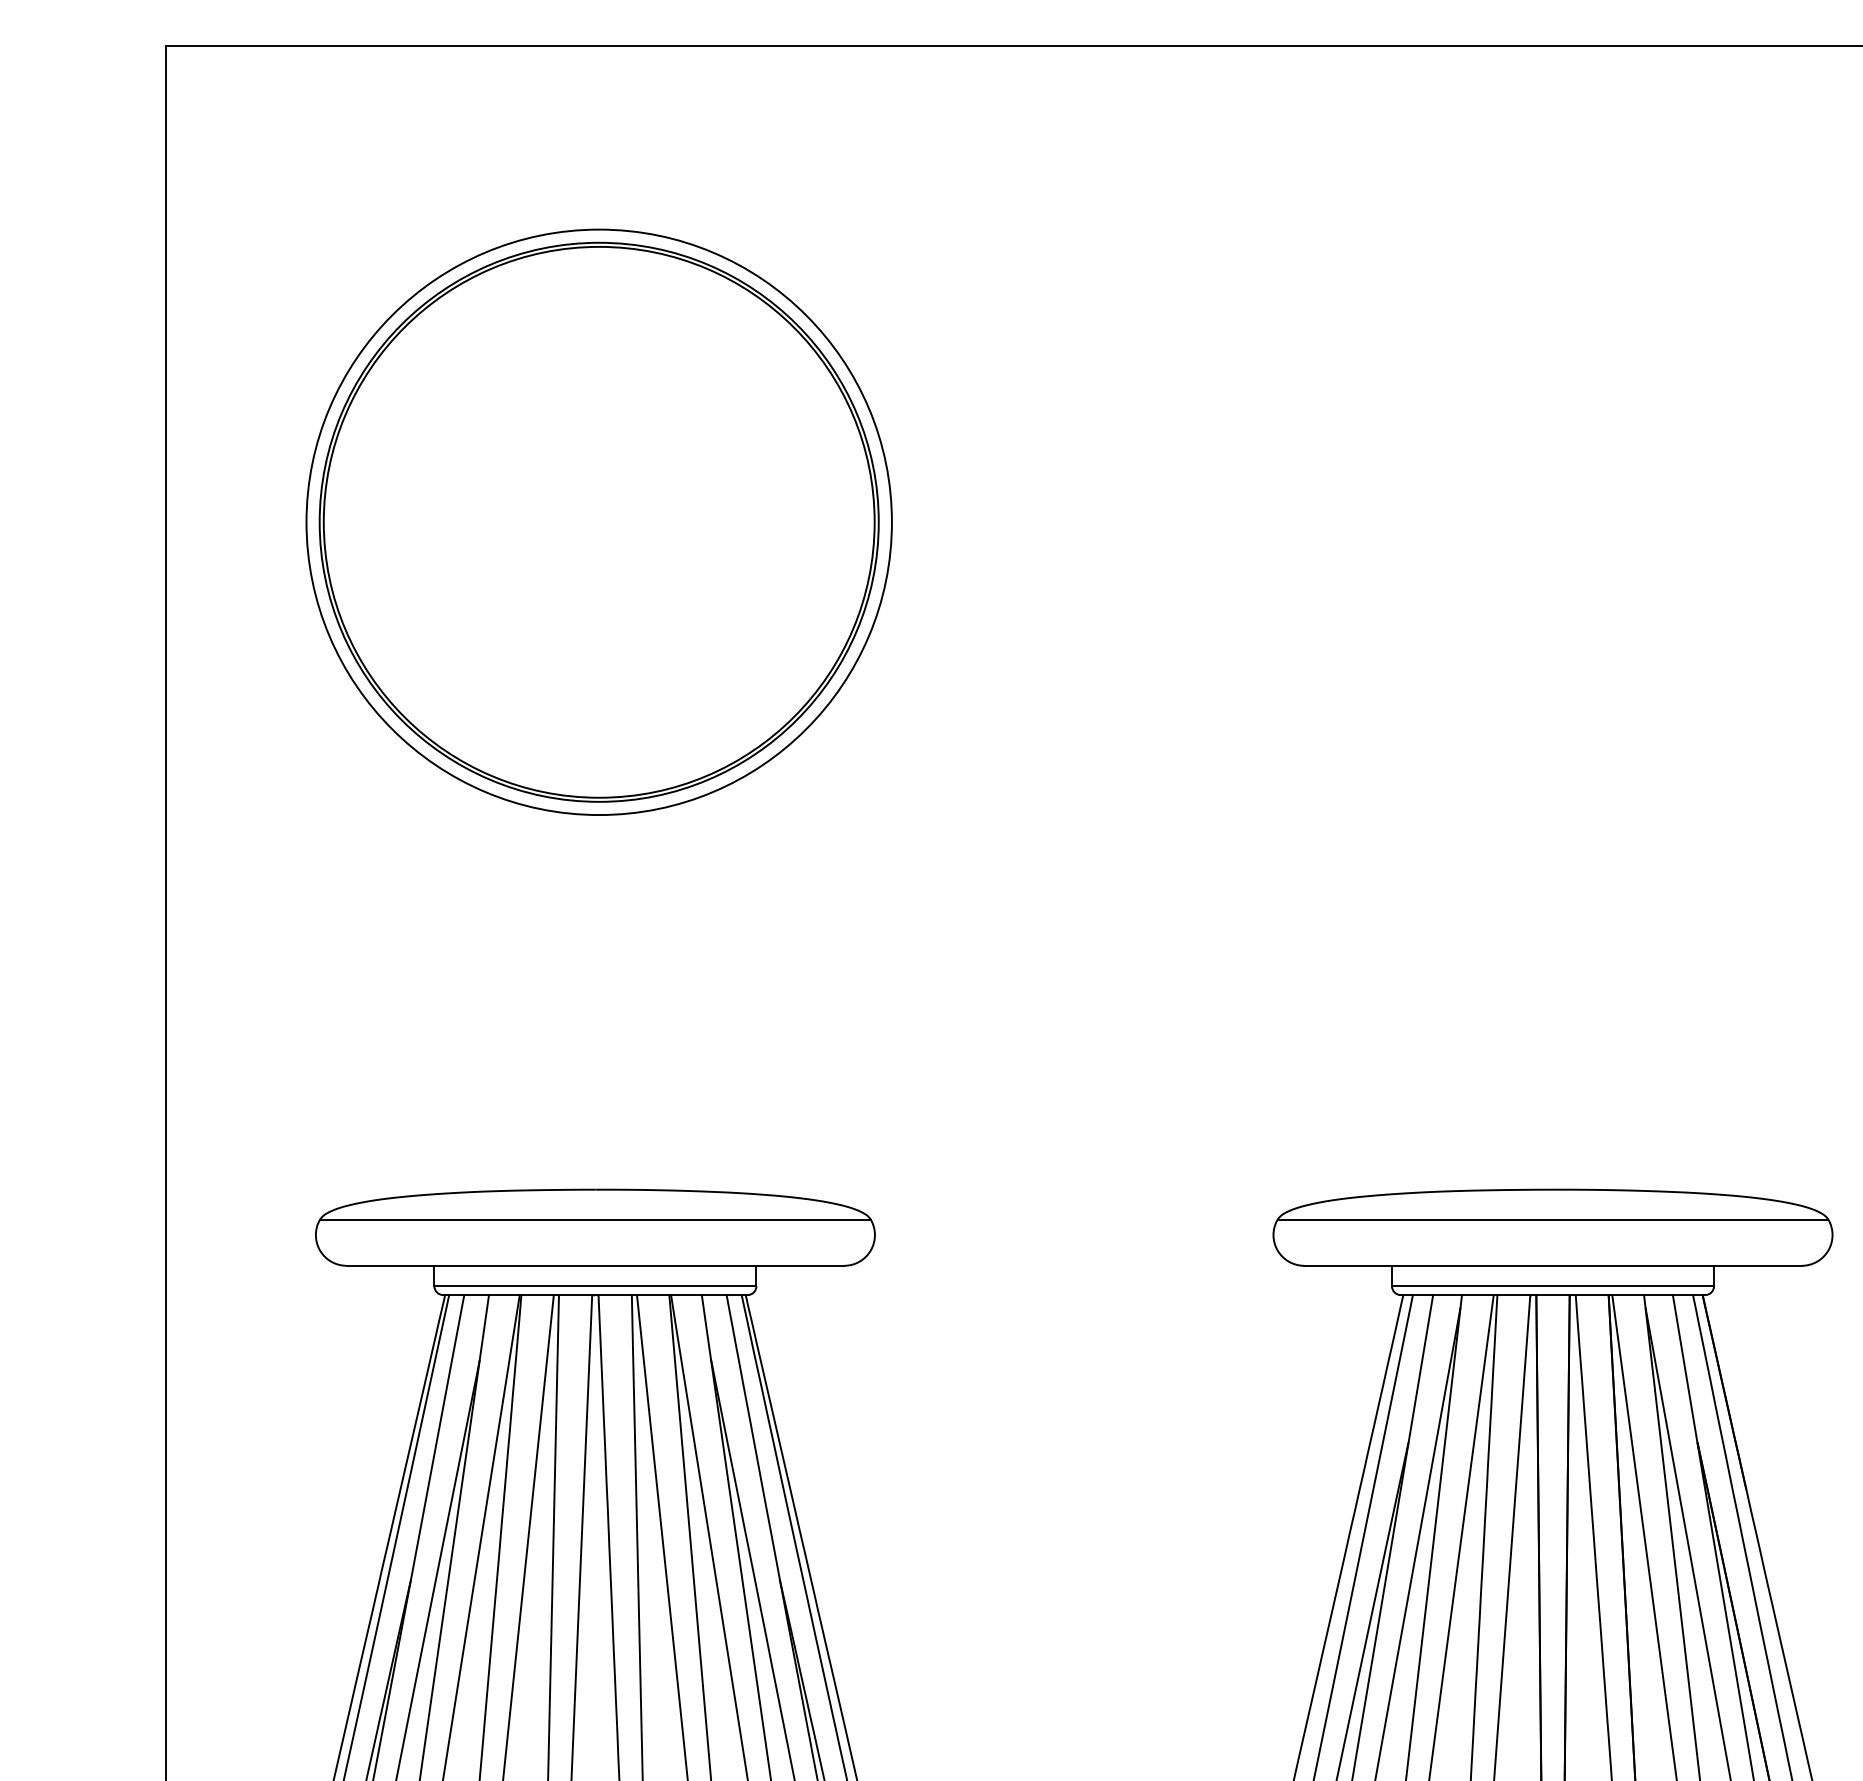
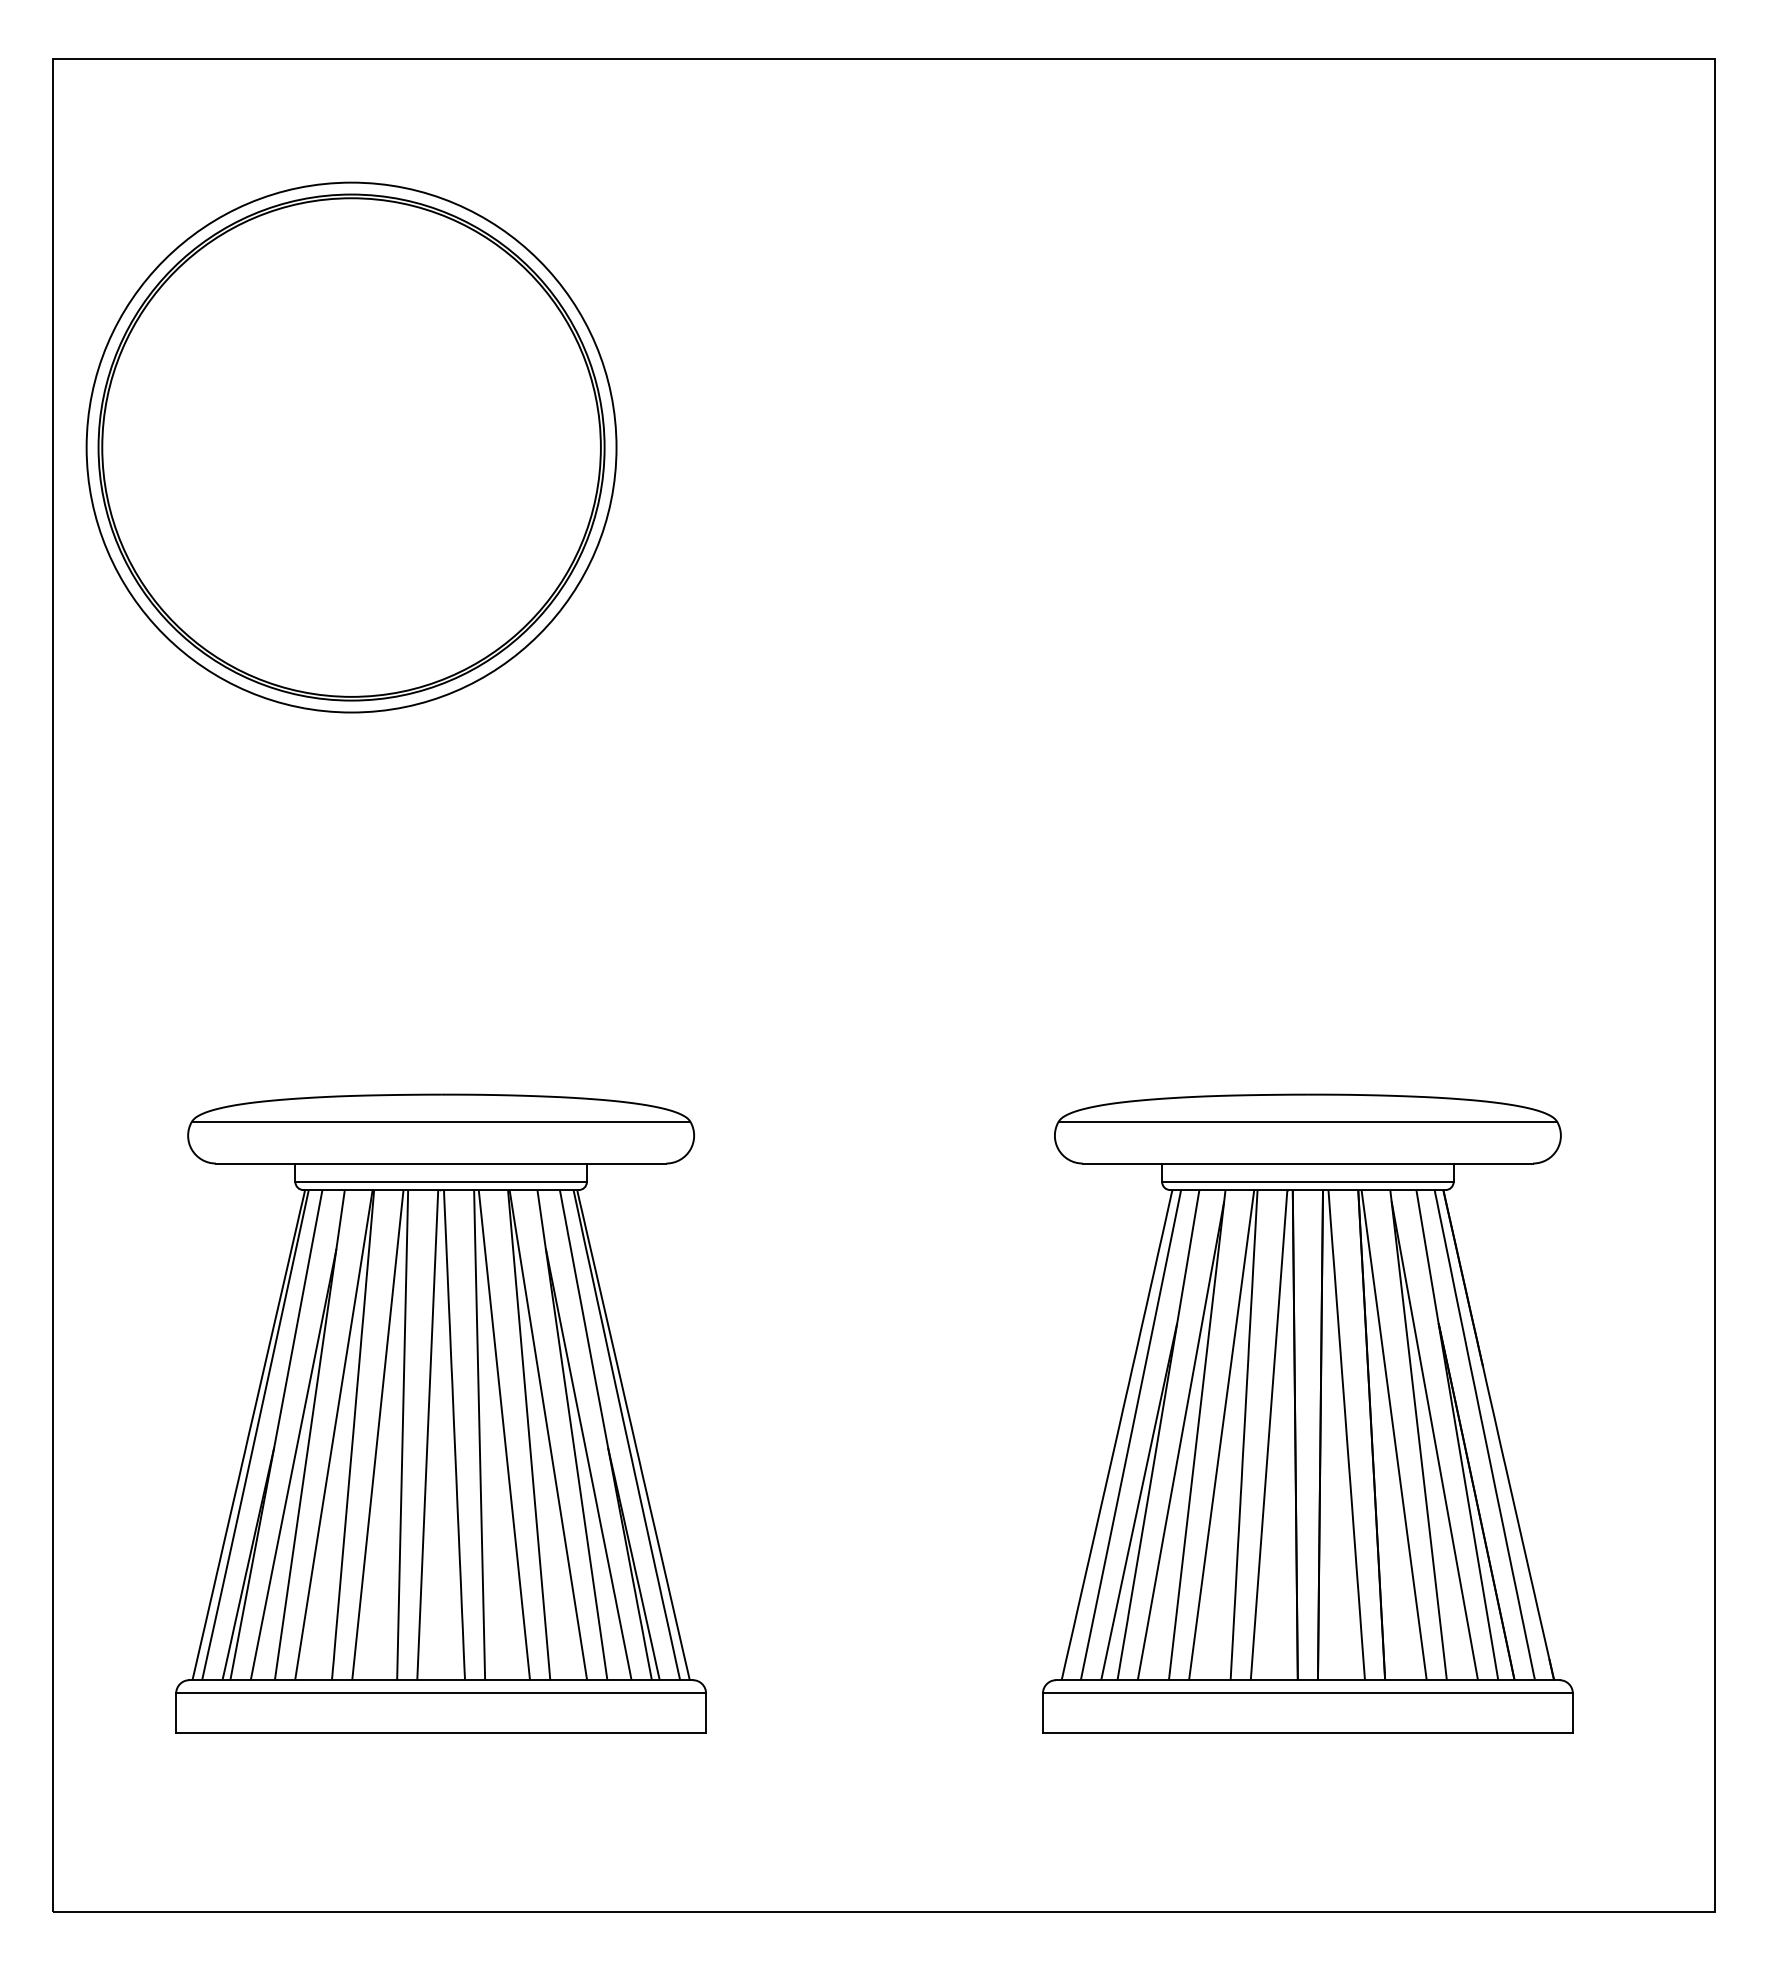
part: (599, 522) -> (351, 447), moved

